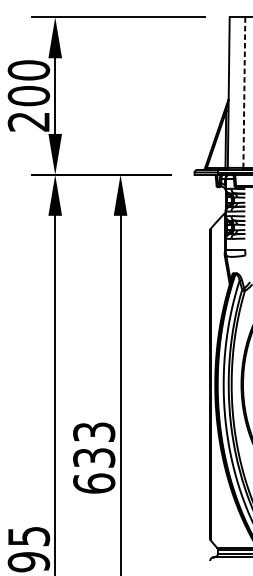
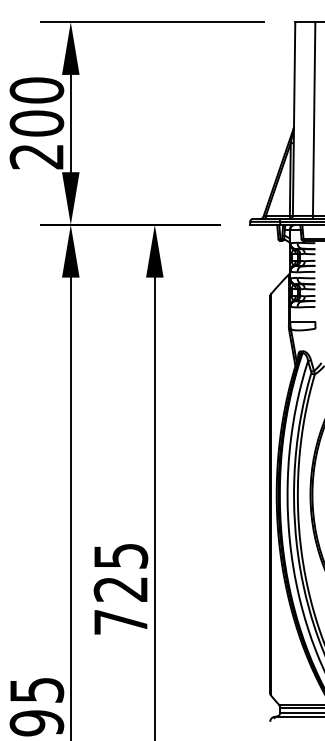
line: (244, 92) -> (314, 119), dashed -> solid
text: (93, 458) -> (120, 589), 633 -> 725

